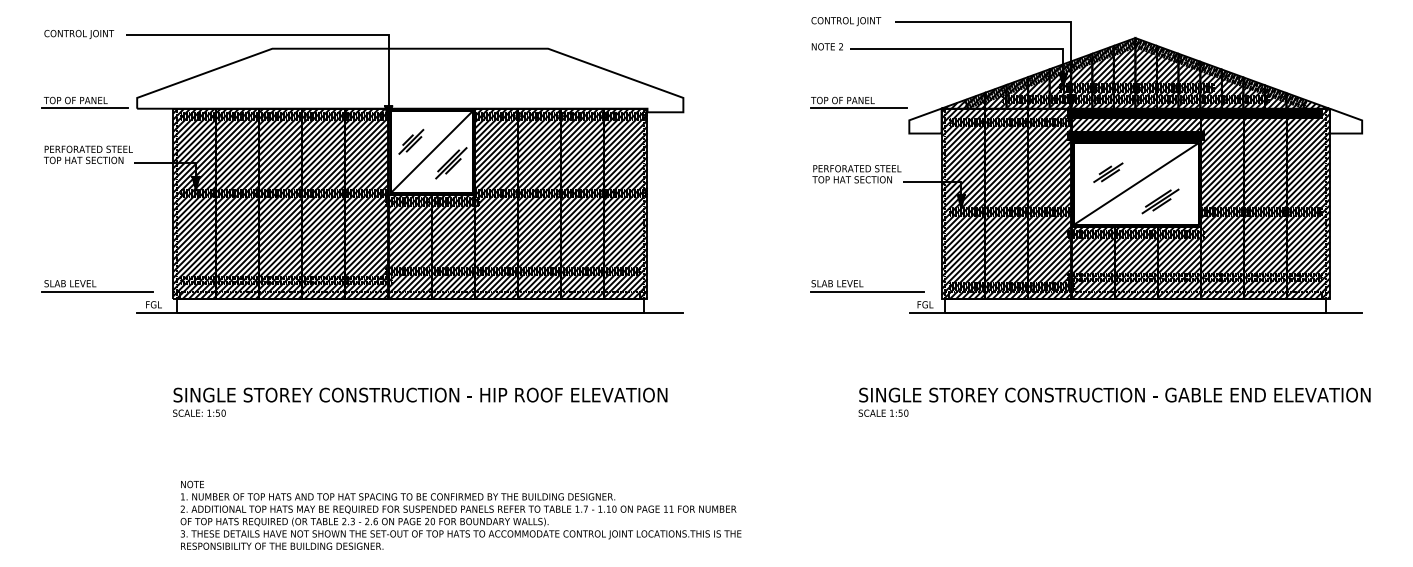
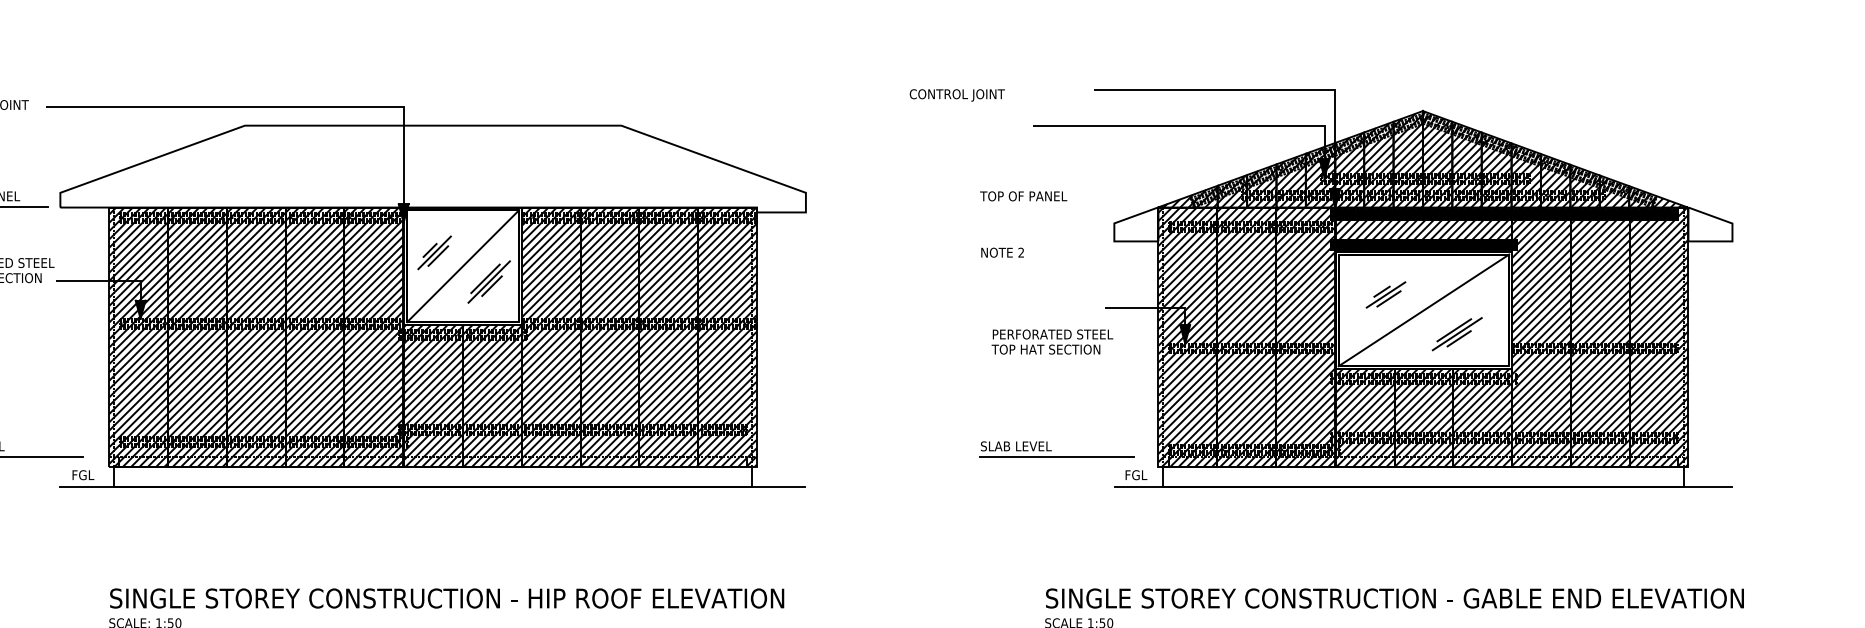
text: (846, 21) -> (957, 95), moved
text: (826, 46) -> (1001, 252), moved
line: (858, 107) -> (1044, 205), removed
text: (856, 174) -> (1051, 342), moved

